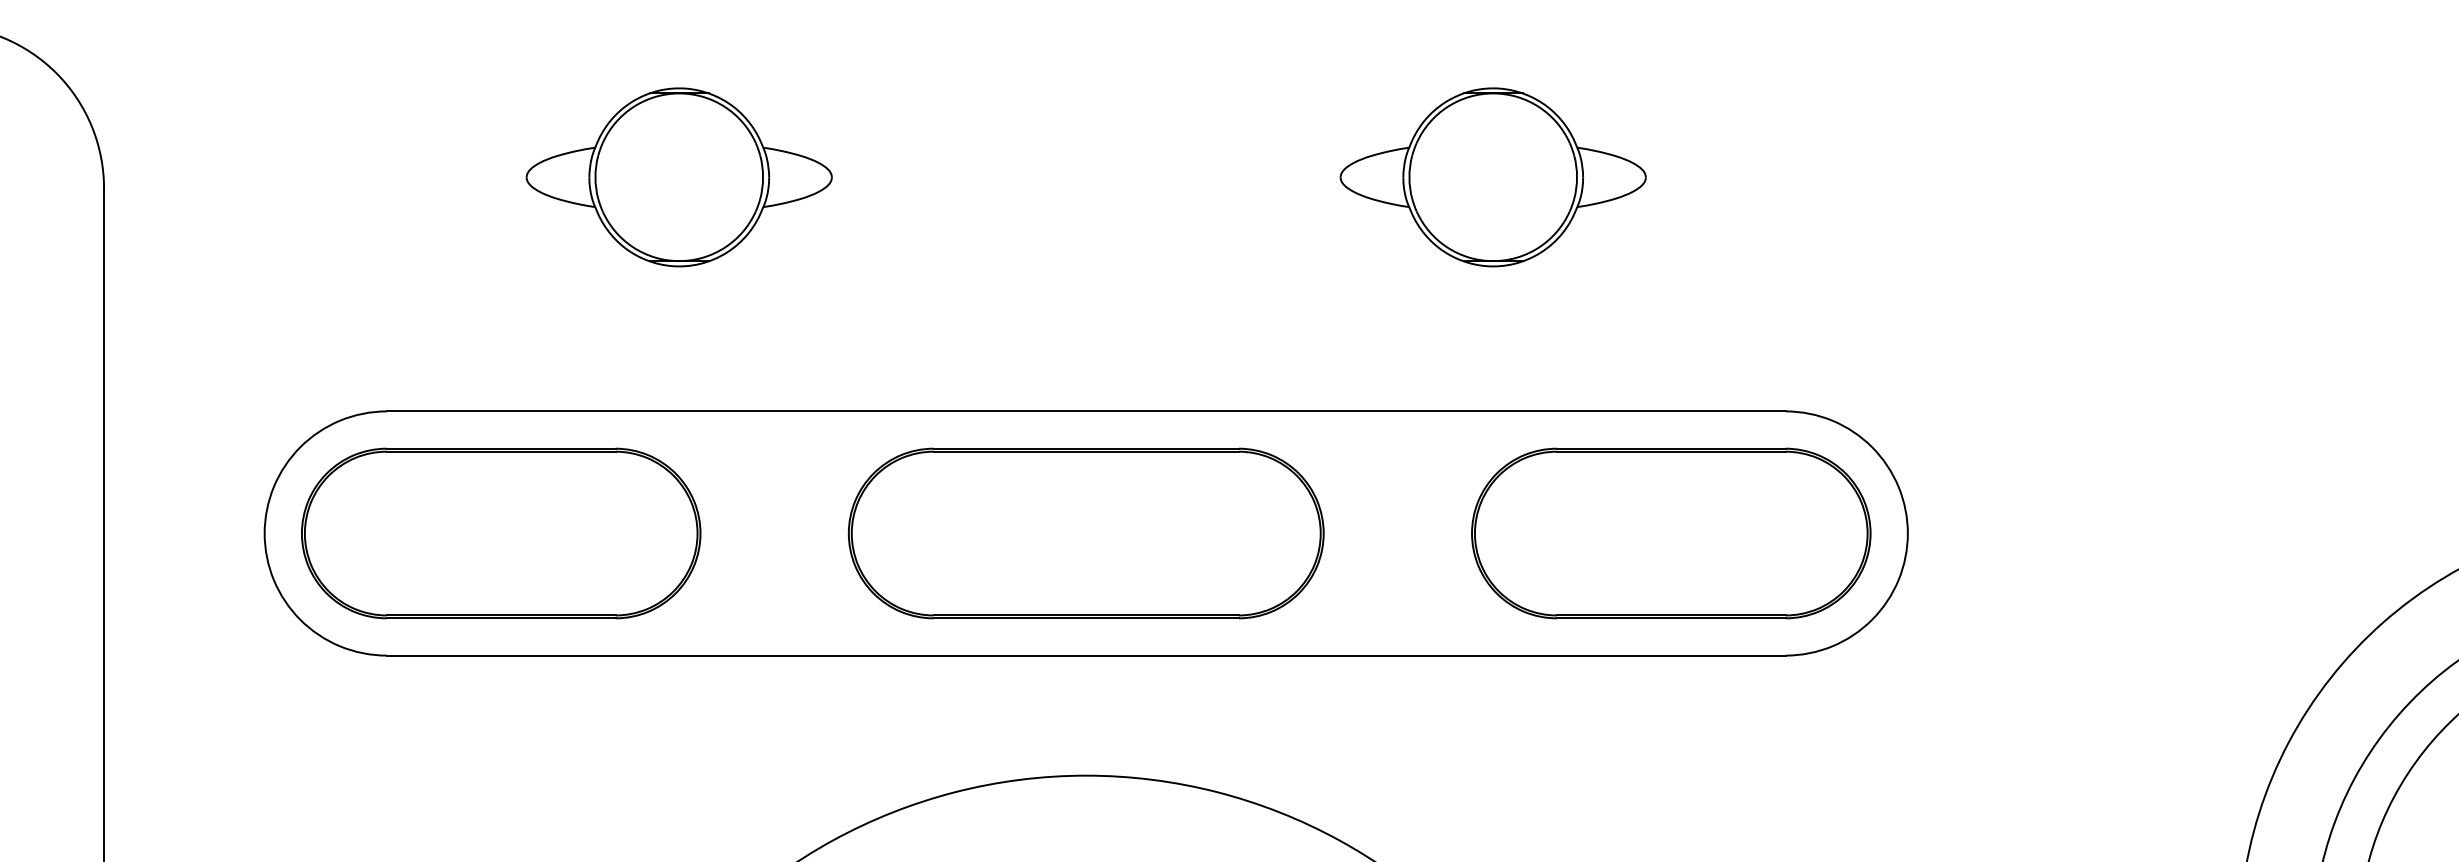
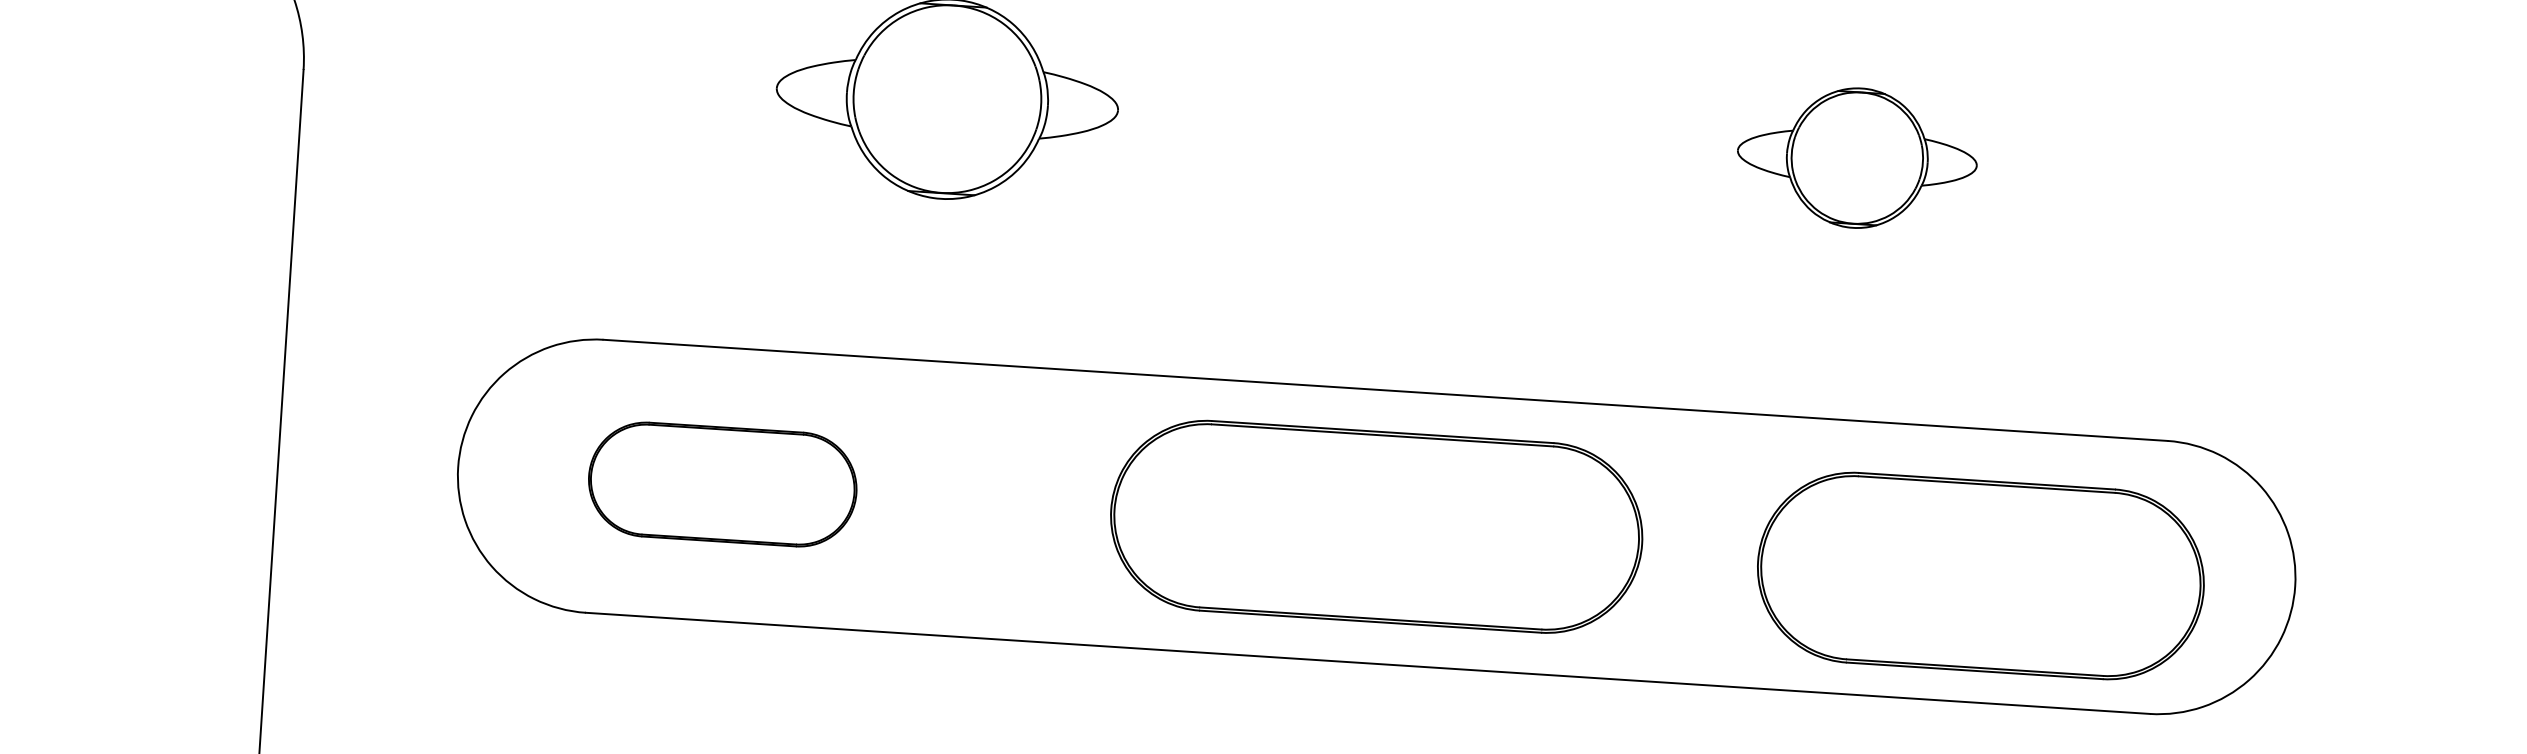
part: (1492, 177) -> (1856, 158), size x0.7
part: (501, 533) -> (722, 484), size x0.6
part: (1671, 533) -> (1981, 576), moved

